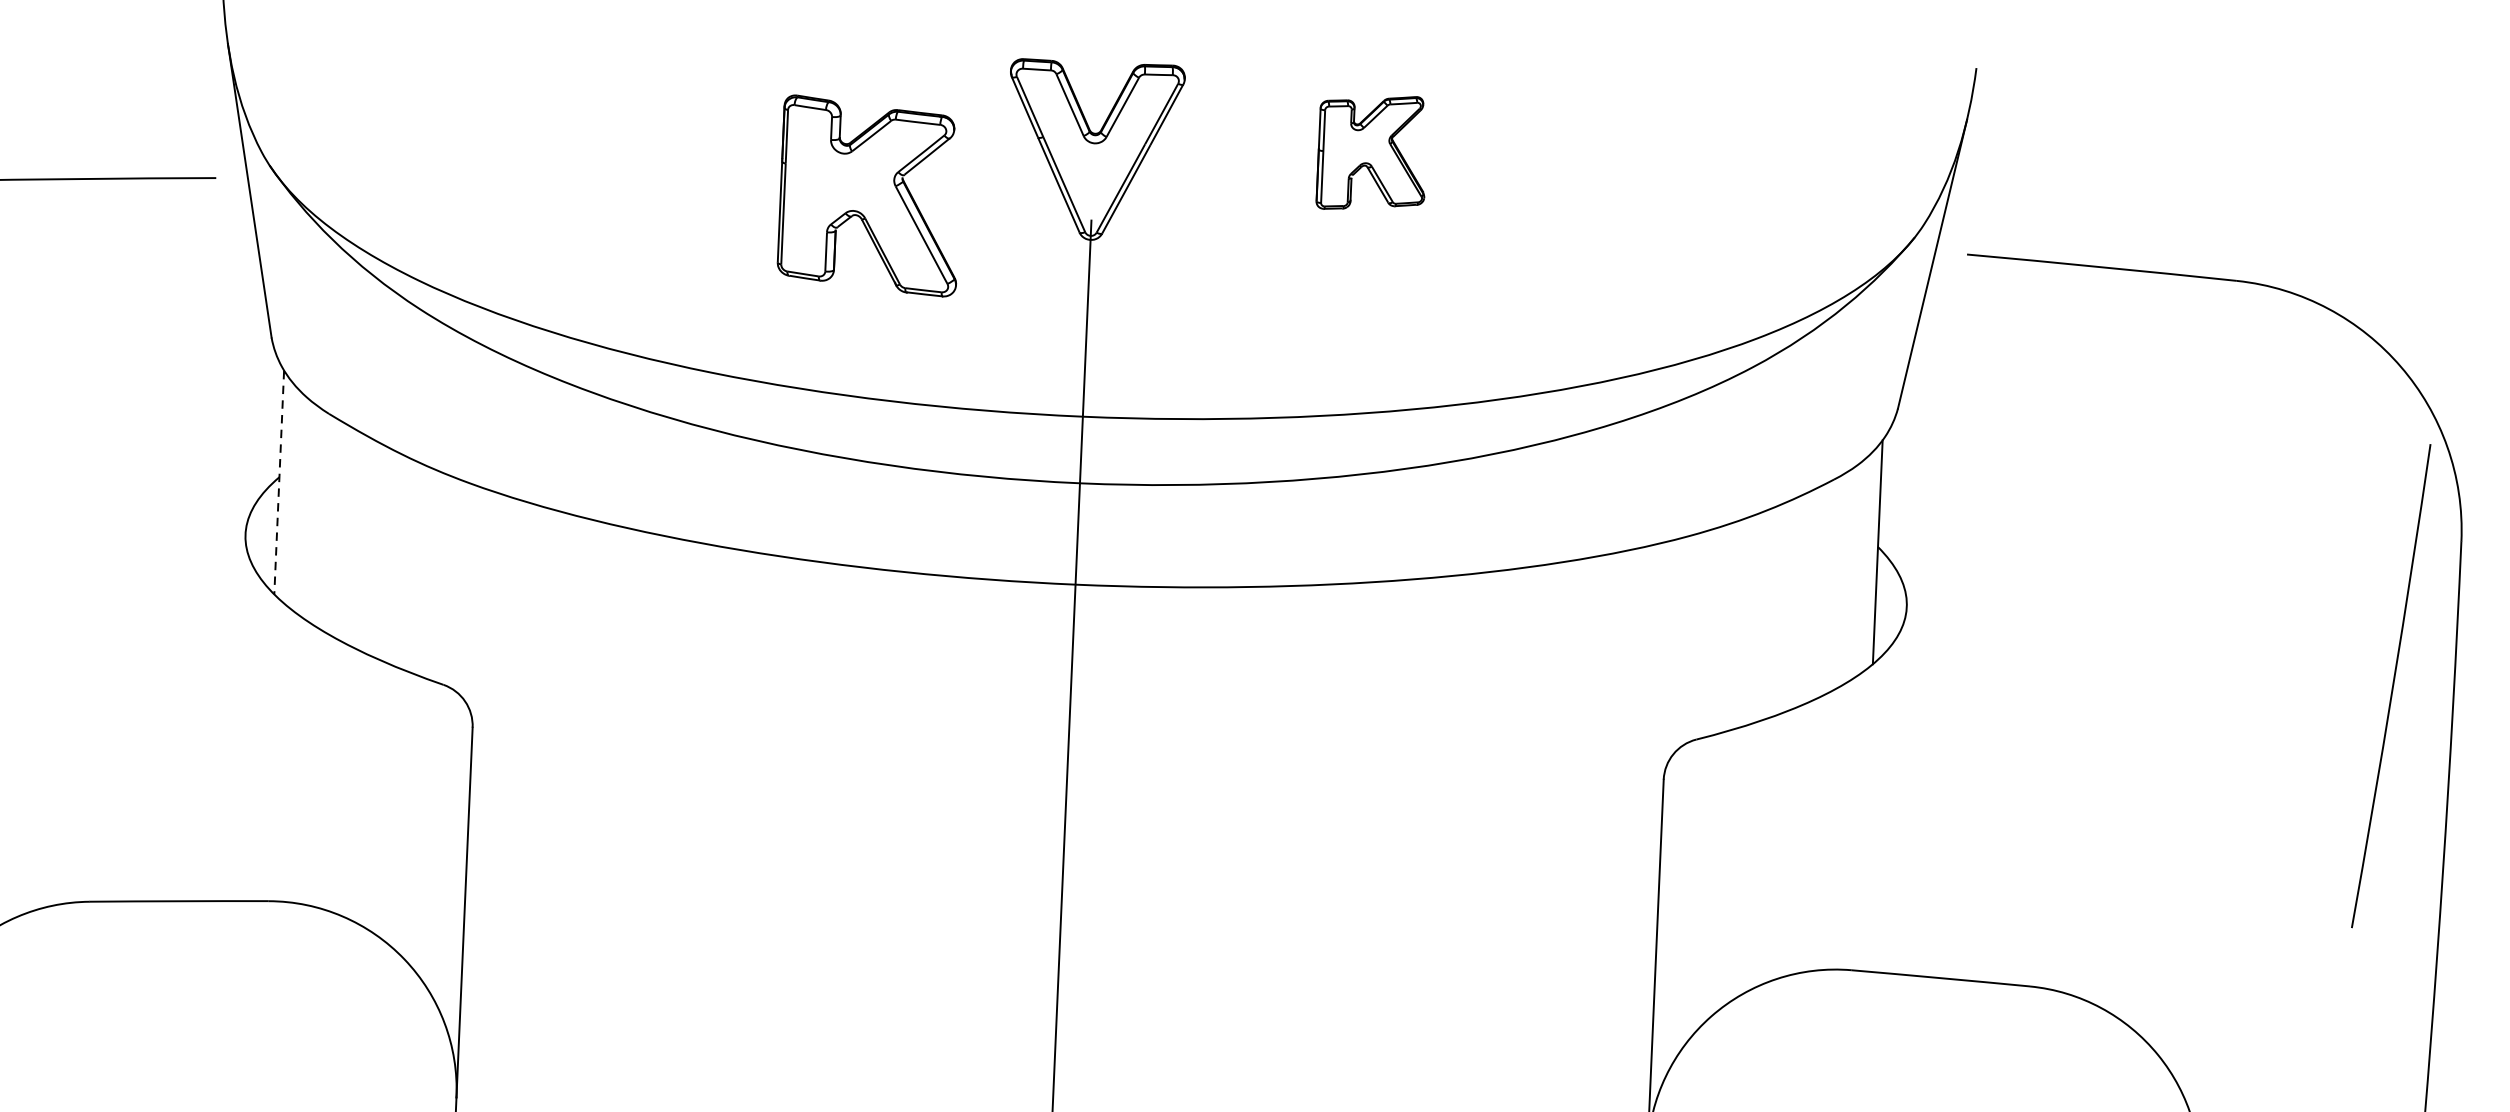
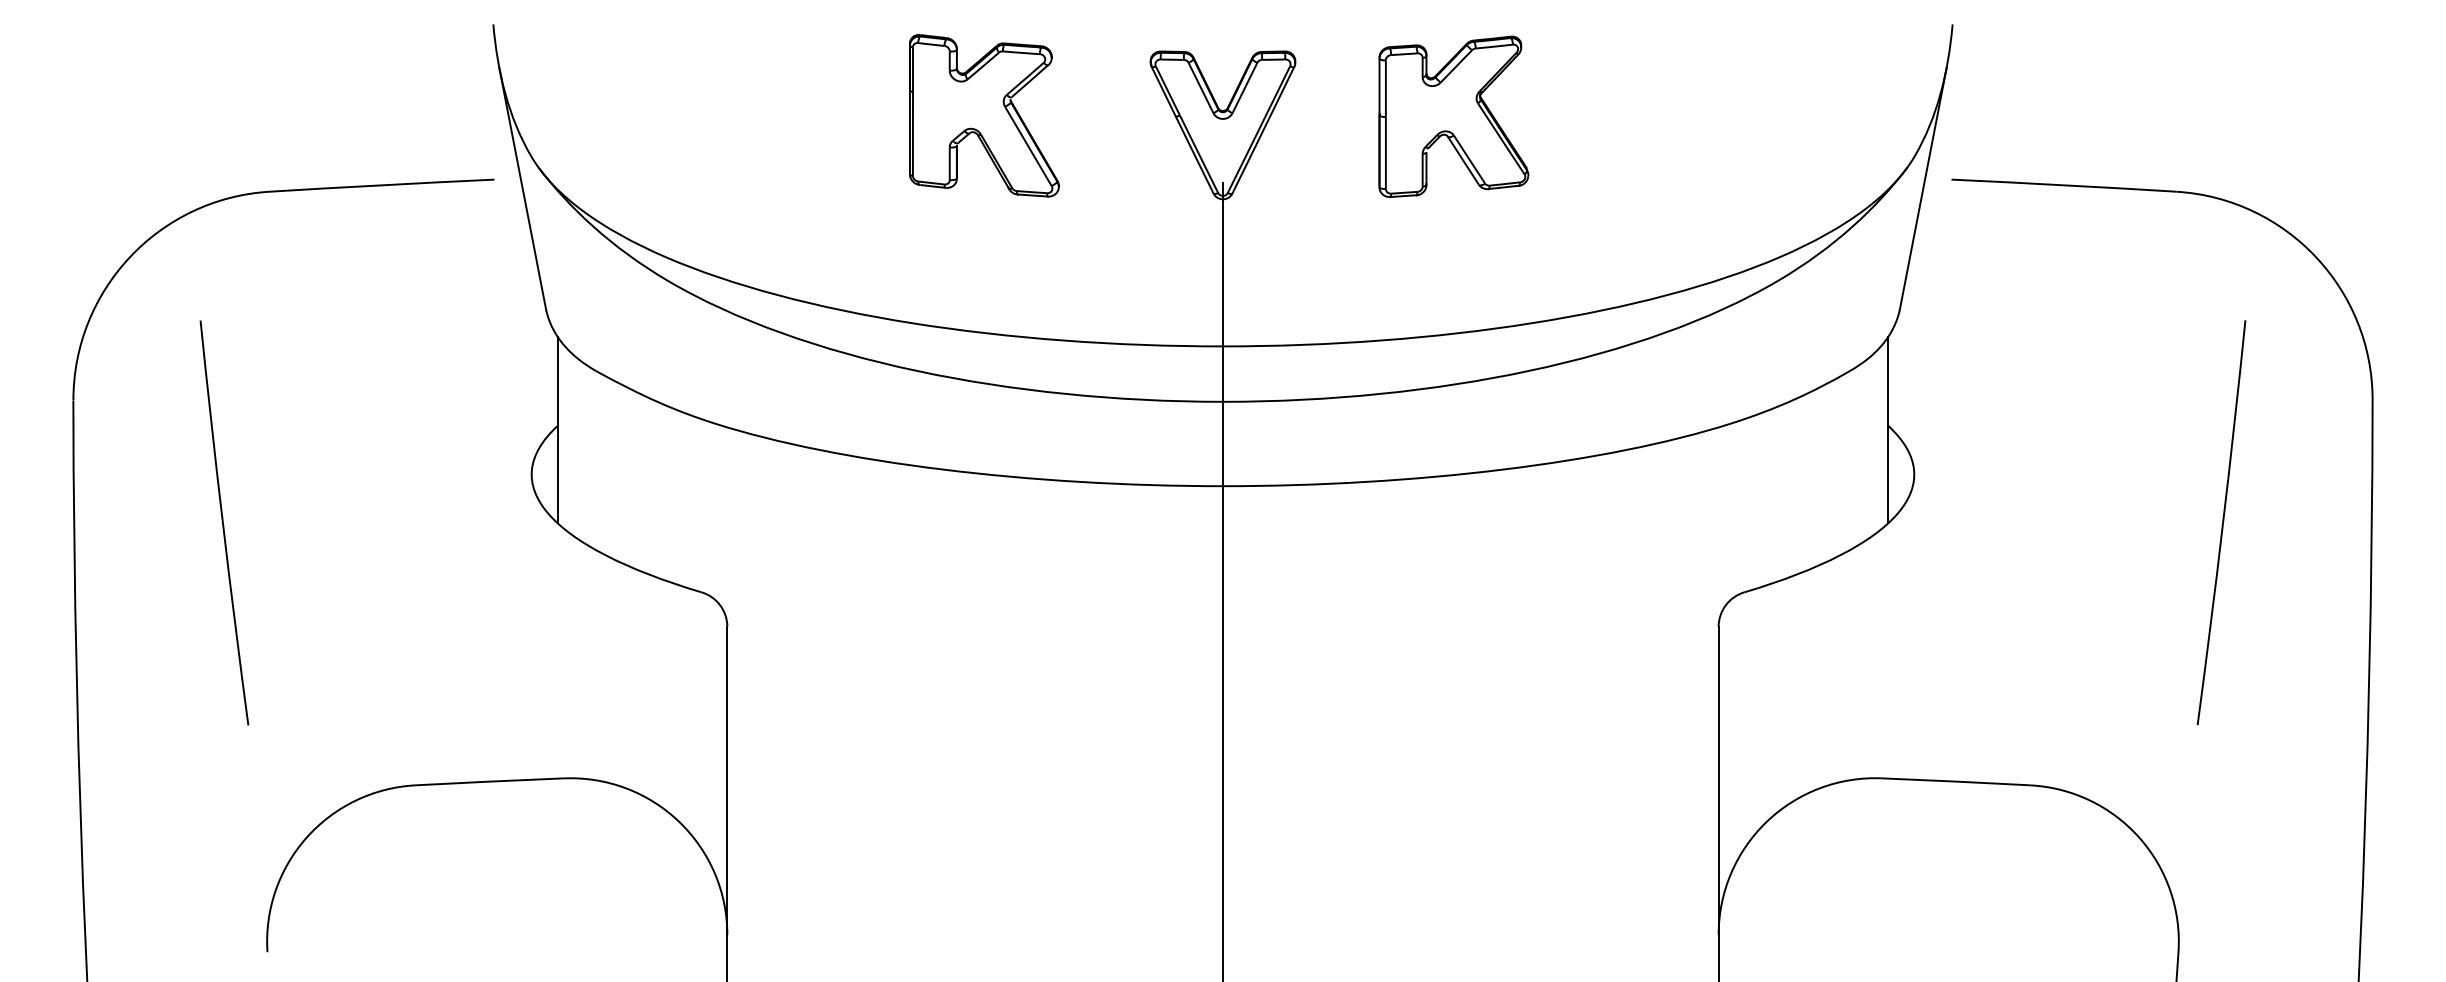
part: (1371, 152) -> (1453, 116), size x1.67
part: (870, 195) -> (984, 115), moved
line: (278, 482) -> (557, 430), dashed -> solid
arc: (2392, 685) -> (2222, 522), moved

